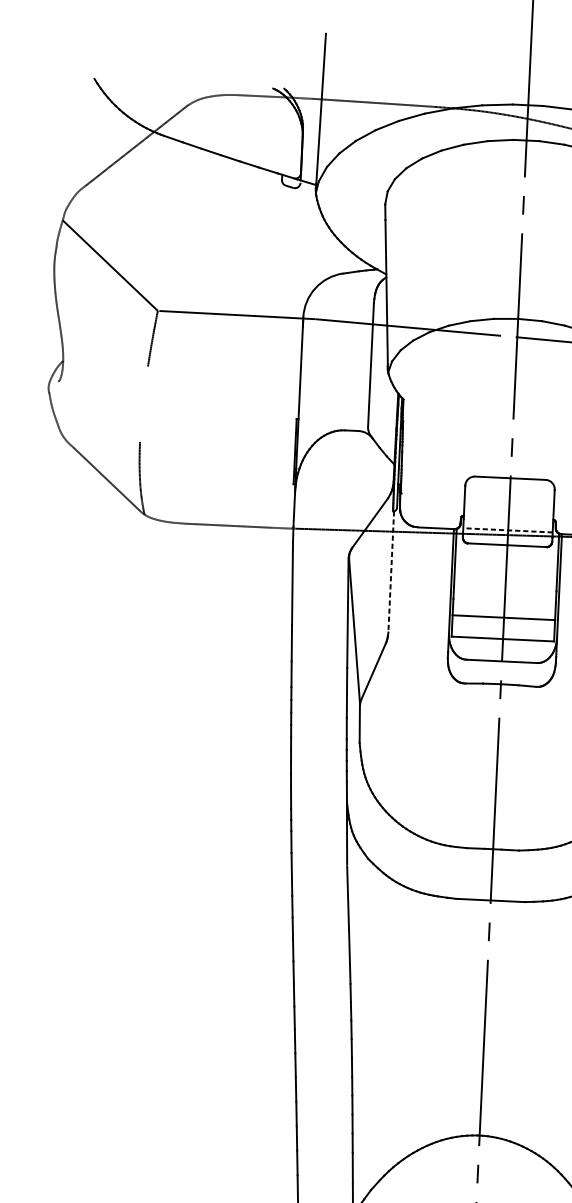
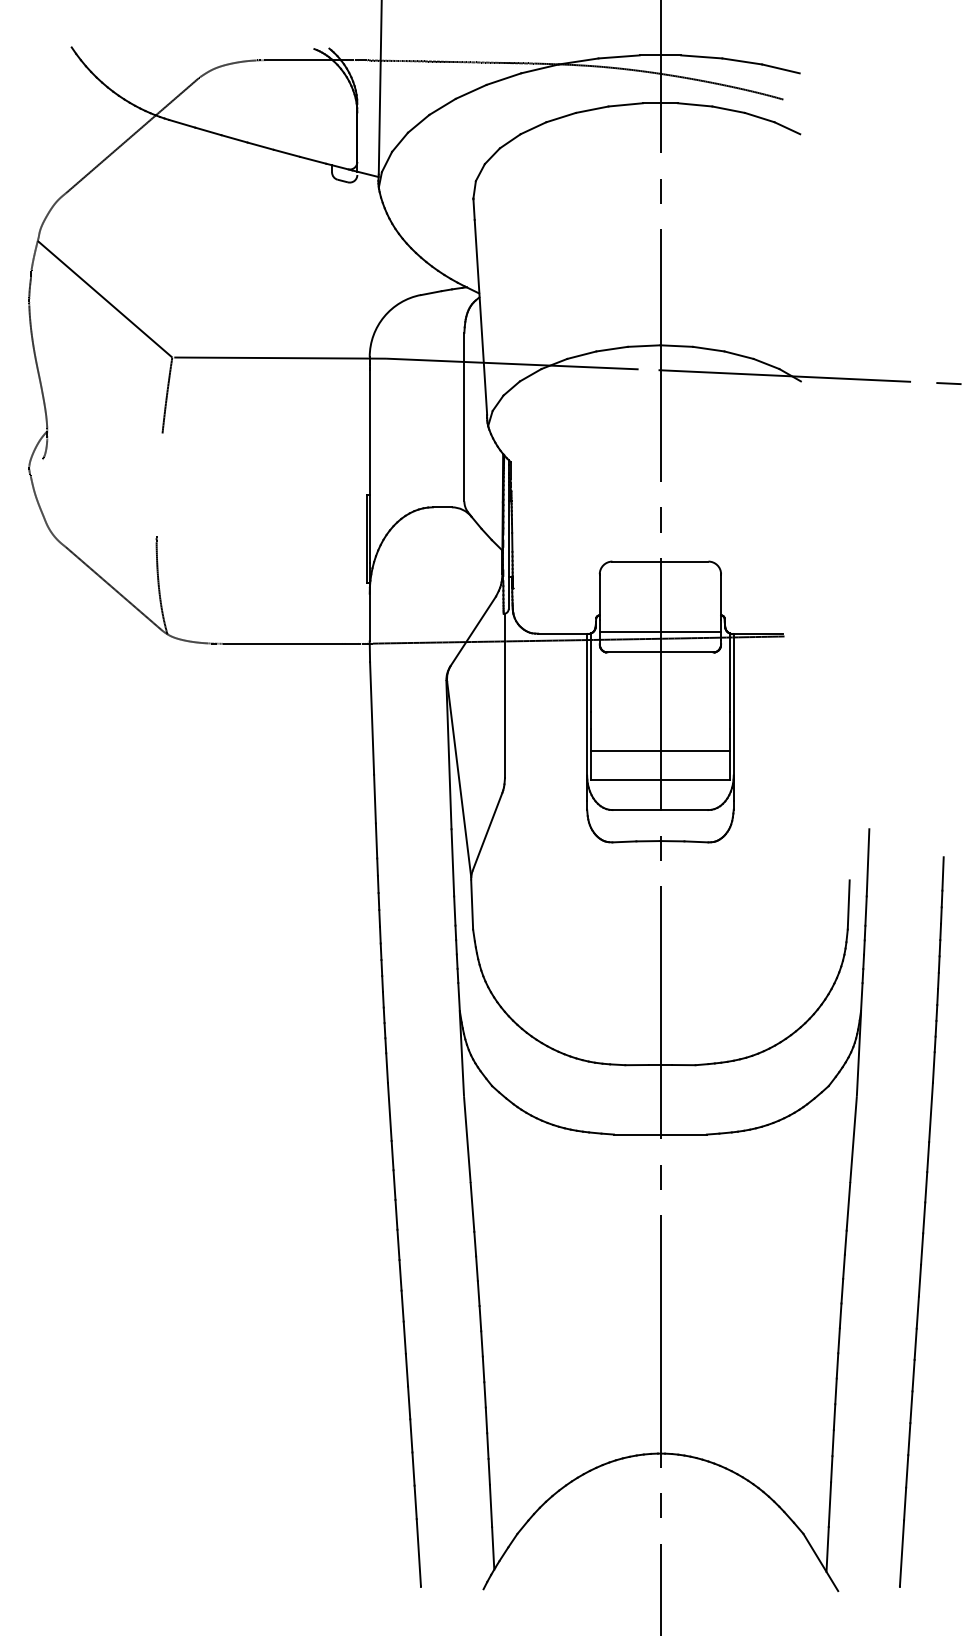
line: (508, 530) -> (660, 632), dashed -> solid
line: (391, 572) -> (505, 696), dashed -> solid

